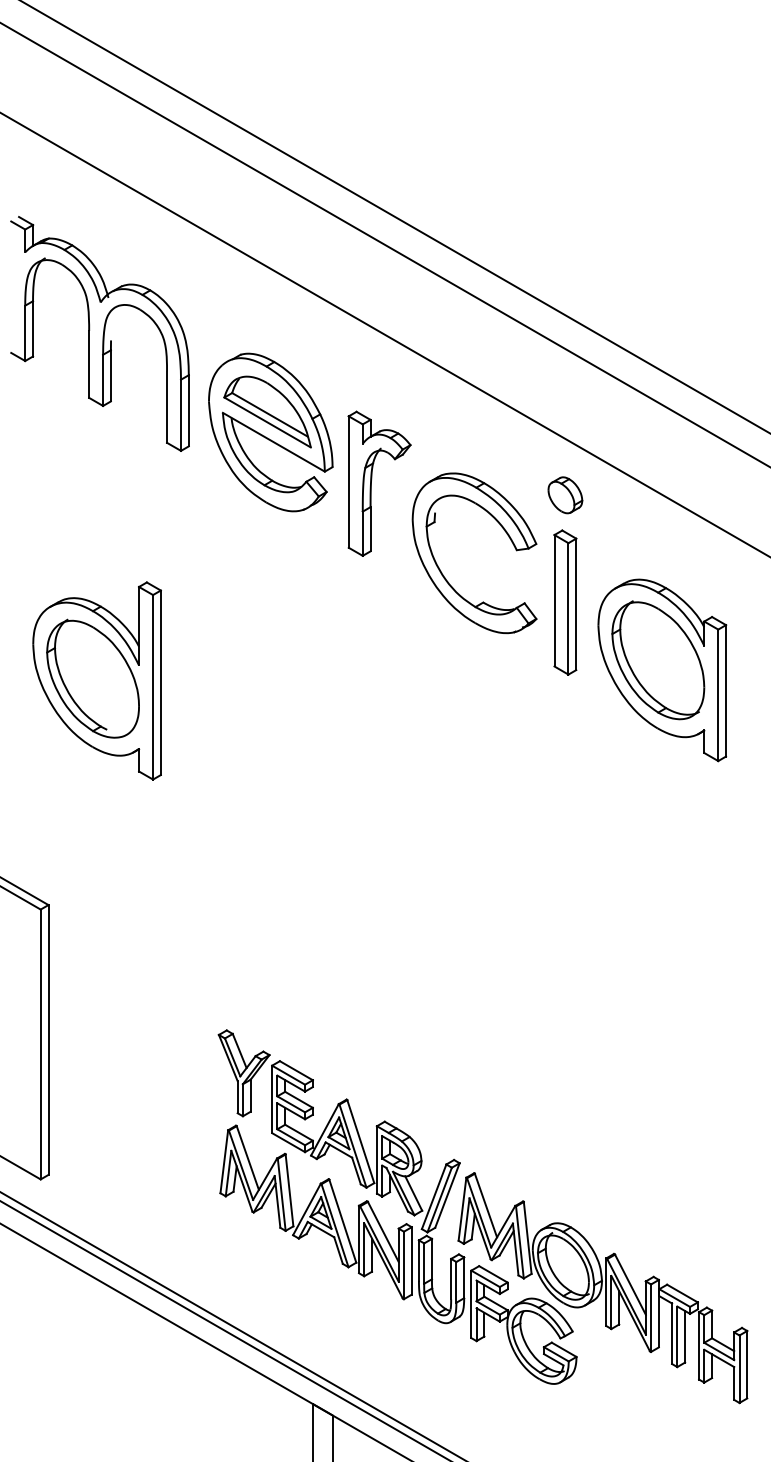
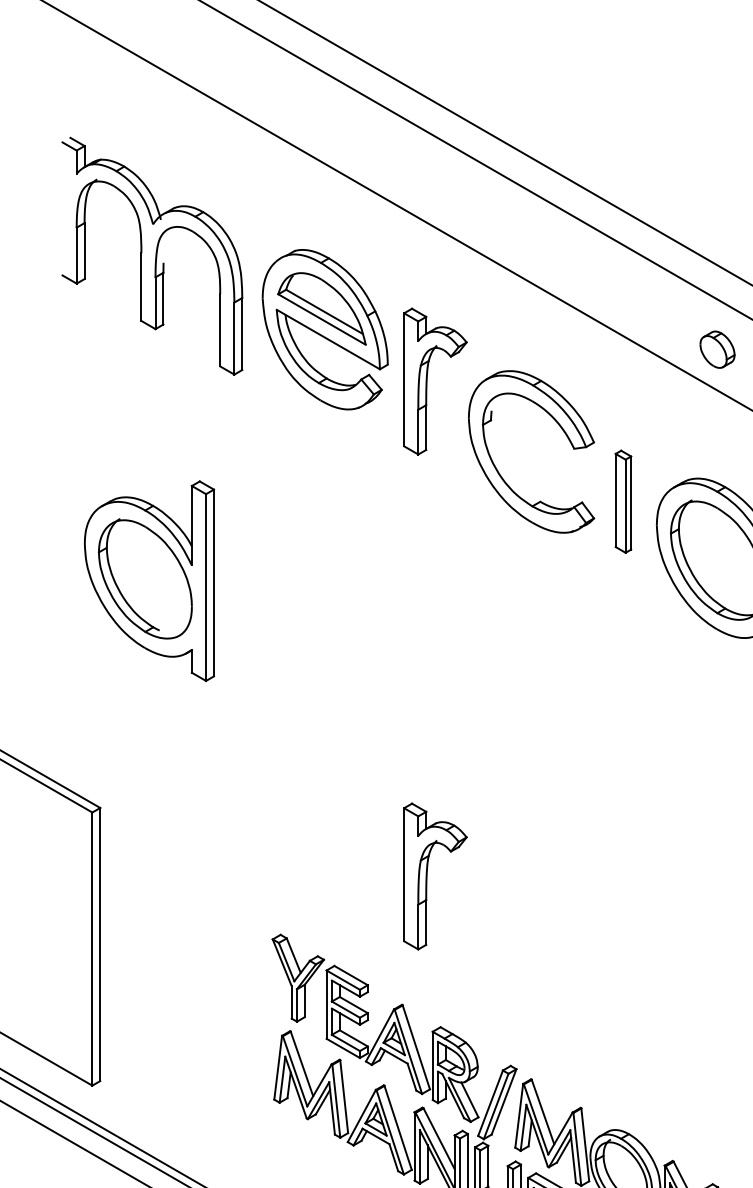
part: (99, 333) -> (151, 255), moved
part: (565, 495) -> (717, 349), moved
part: (565, 602) -> (623, 501), size x0.7
part: (371, 972) -> (427, 876), added

